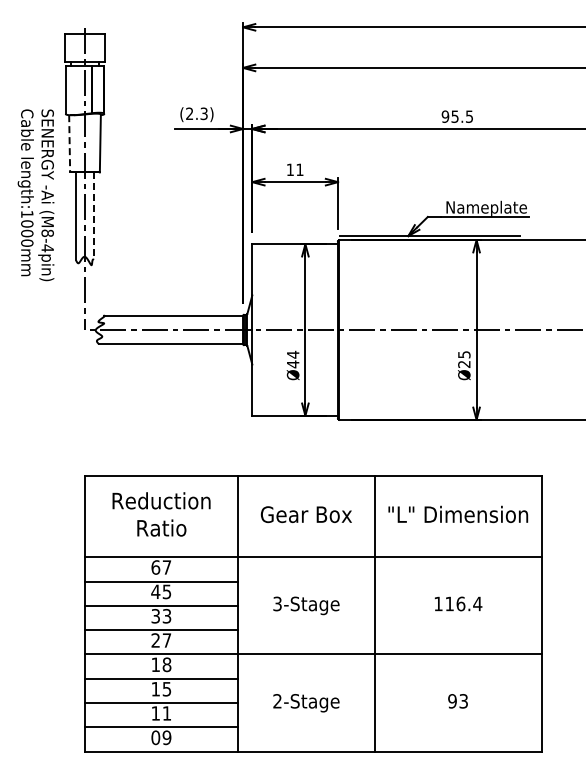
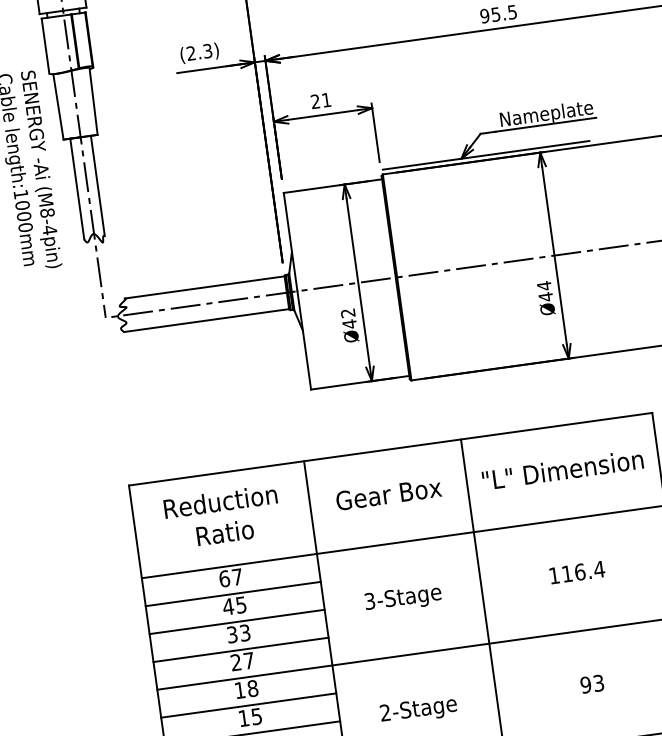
line: (69, 143) -> (58, 106), dashed -> solid
text: (289, 169) -> (314, 101), 11 -> 21
line: (94, 216) -> (98, 186), dashed -> solid
text: (292, 354) -> (347, 312), Ø44 -> Ø42
text: (464, 359) -> (545, 291), Ø25 -> Ø44

